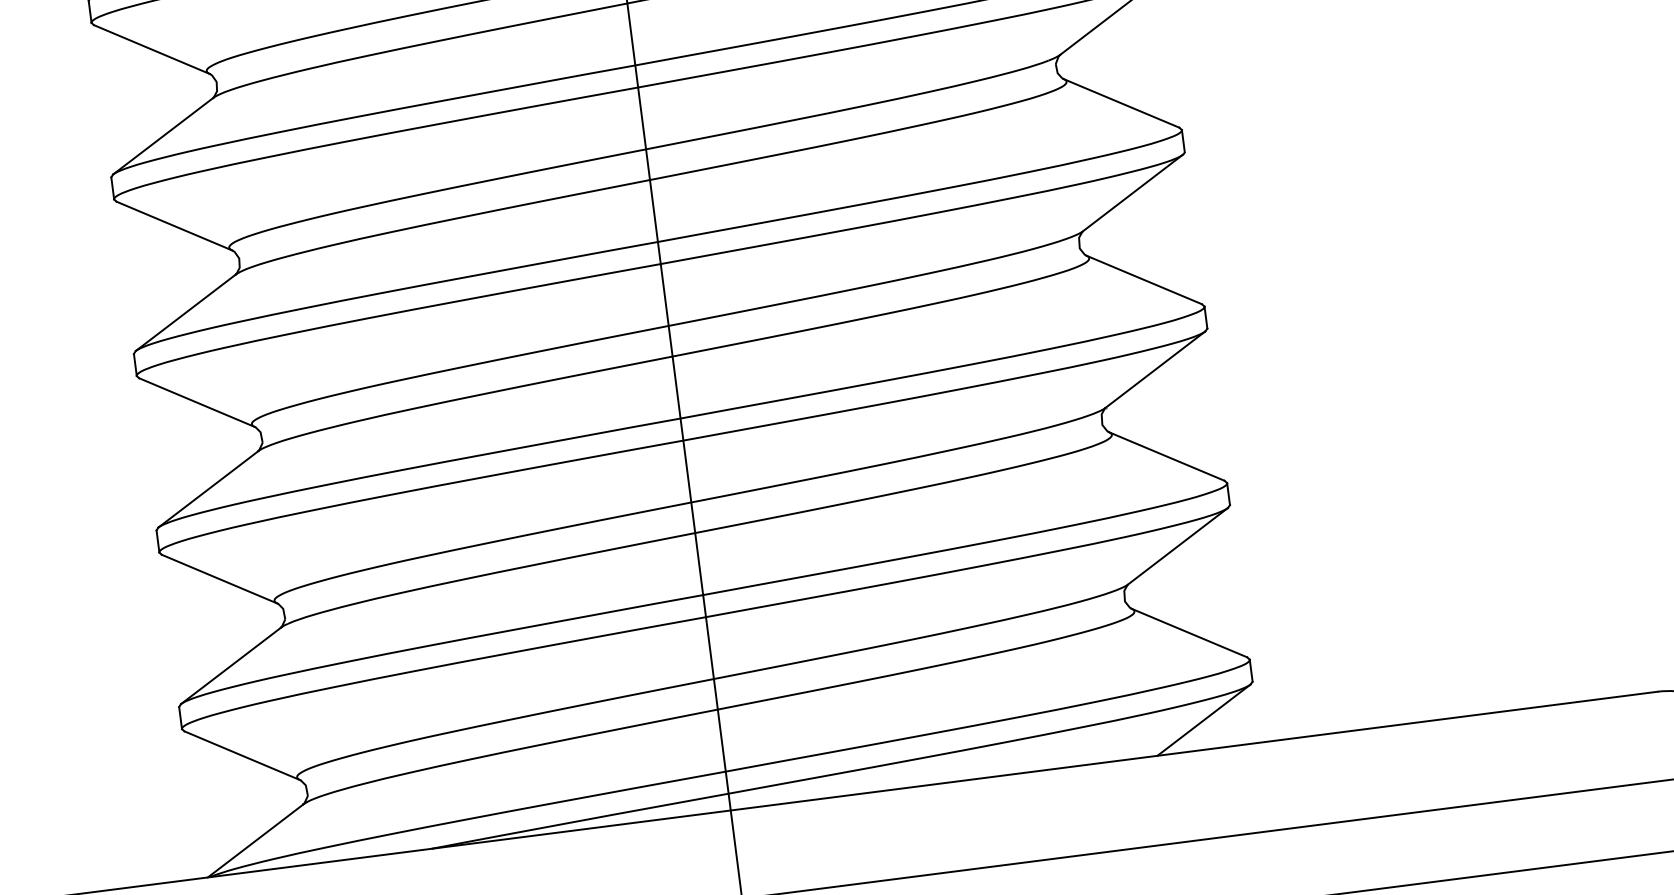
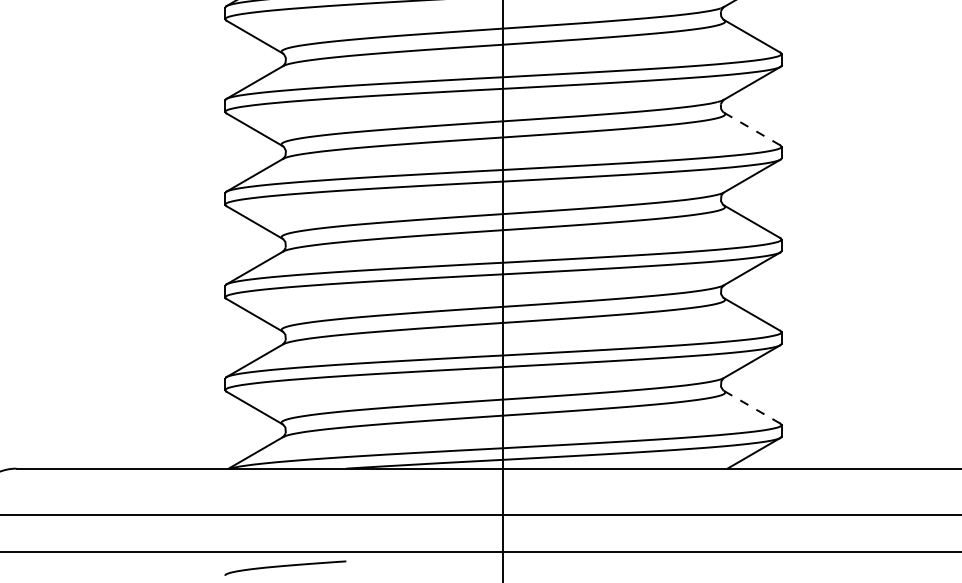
line: (1121, 102) -> (752, 128), solid -> dashed
line: (1189, 633) -> (752, 407), solid -> dashed

